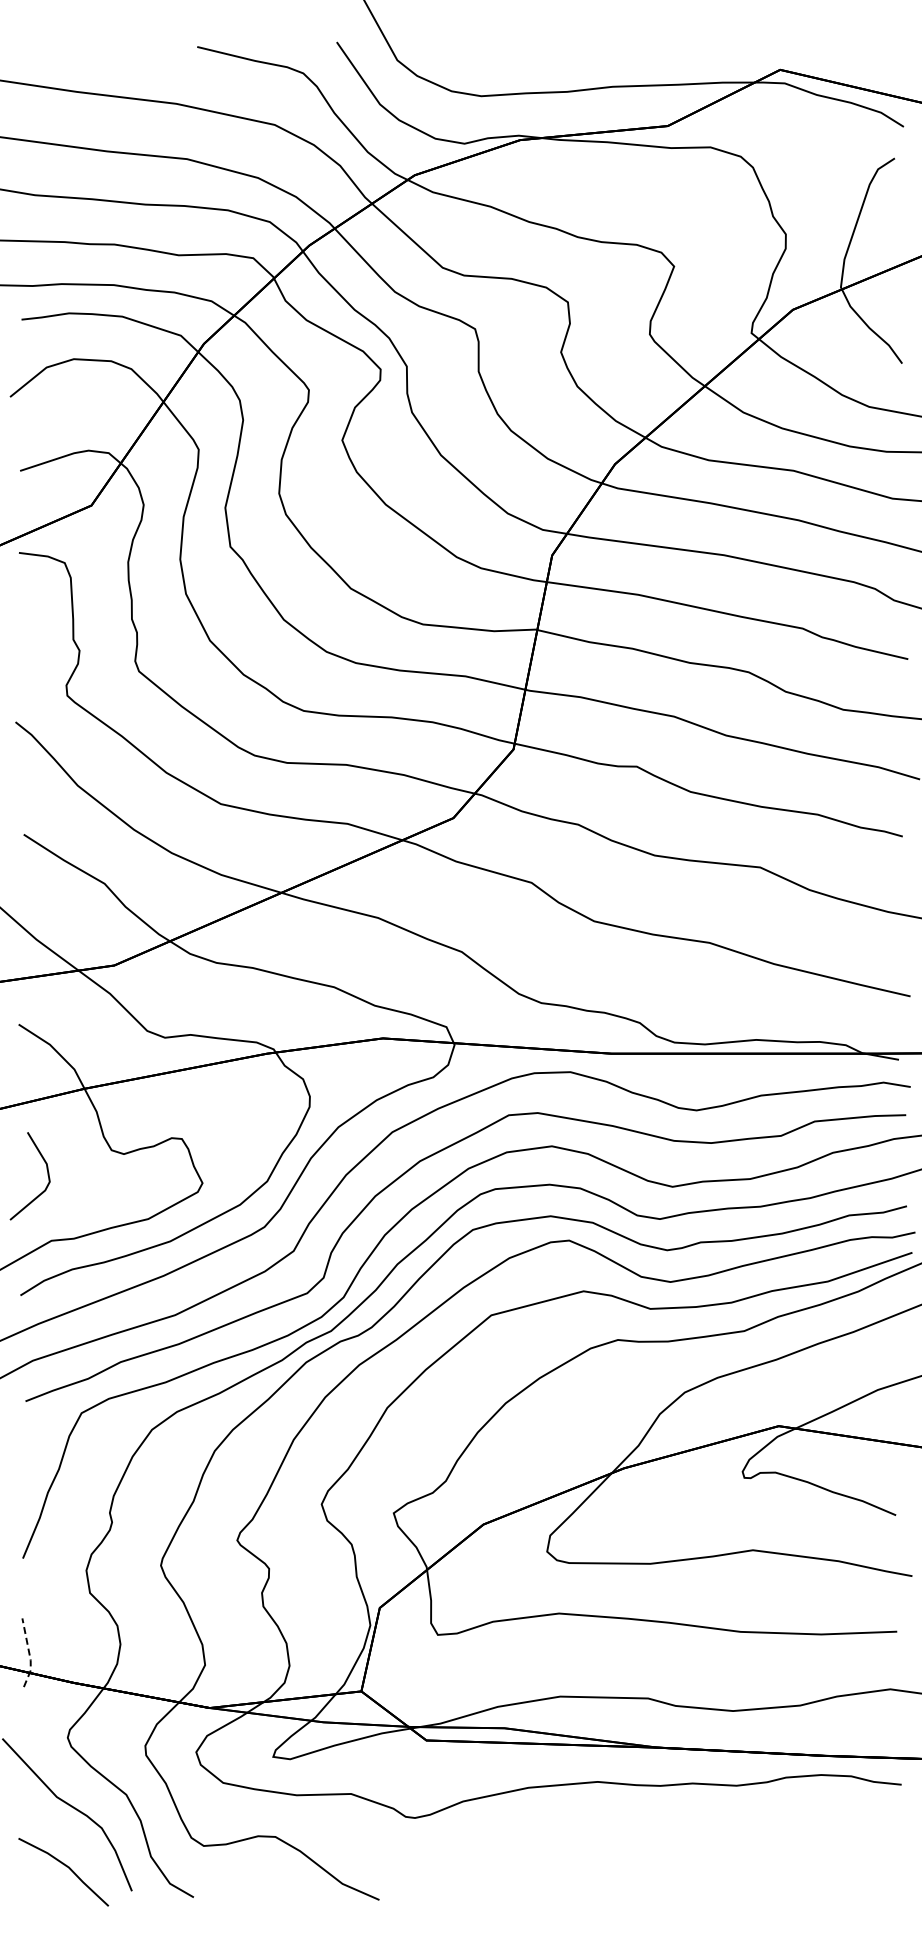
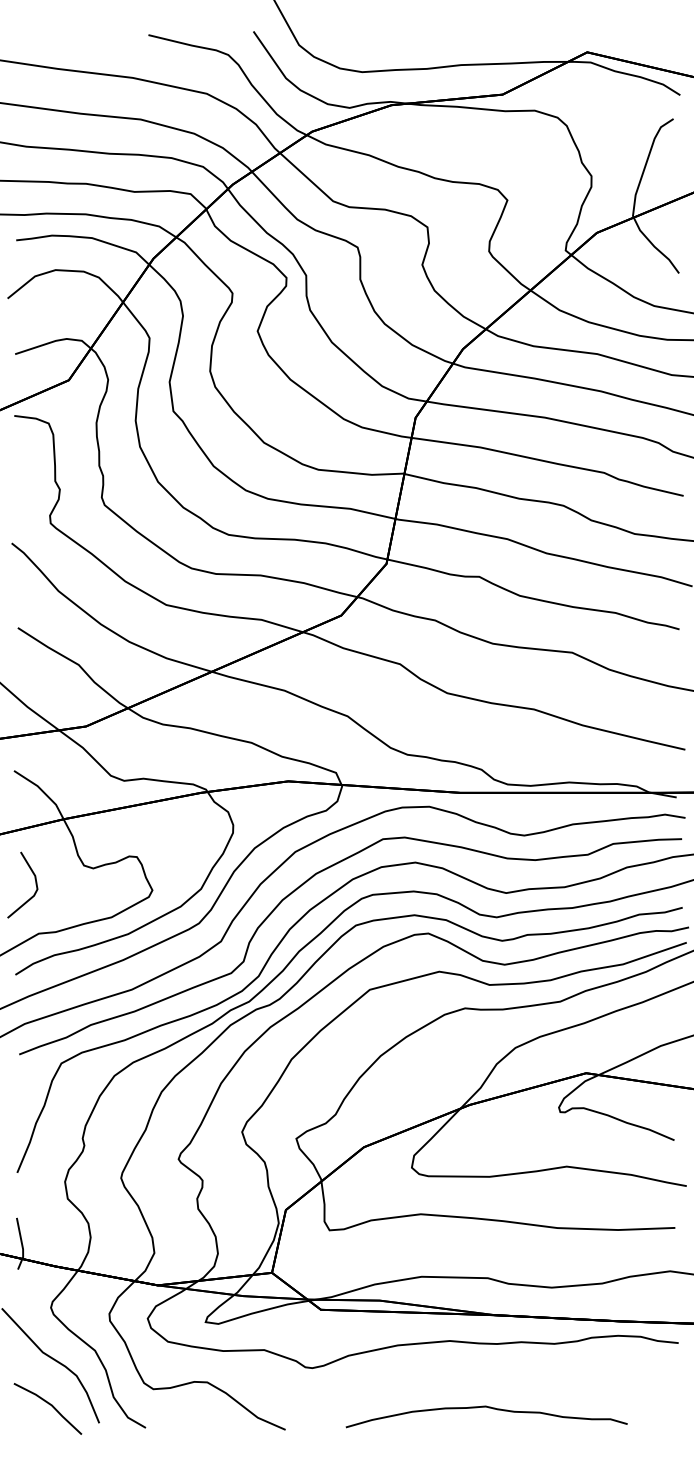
line: (29, 1654) -> (22, 1245), dashed -> solid
curve: (650, 1871) -> (489, 1408), added

